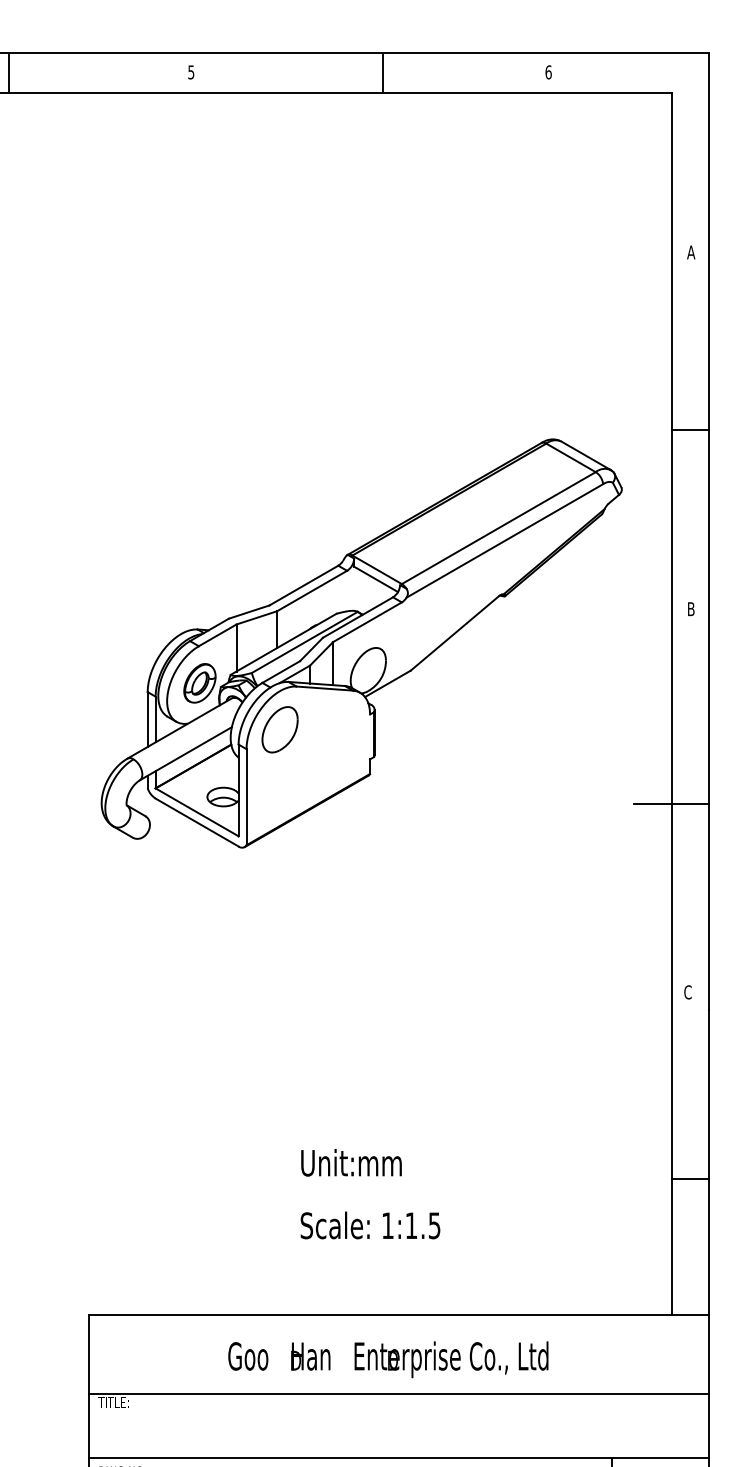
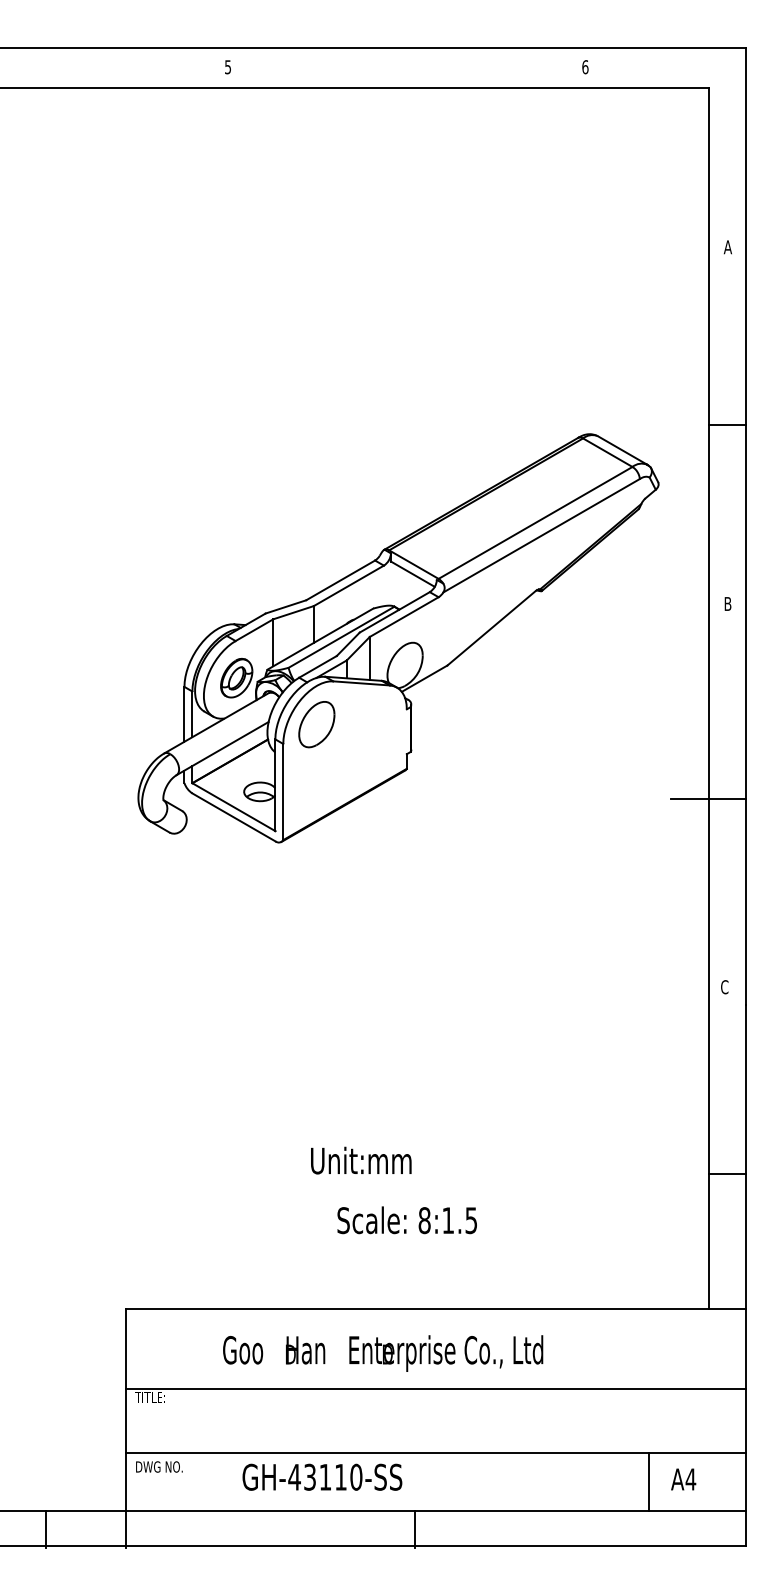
line: (8, 73) -> (45, 68), removed
line: (383, 73) -> (420, 68), removed
text: (351, 1162) -> (361, 1160), moved
text: (387, 1225) -> (424, 1220), 1:1.5 -> 8:1.5
text: (388, 1359) -> (383, 1353), moved

